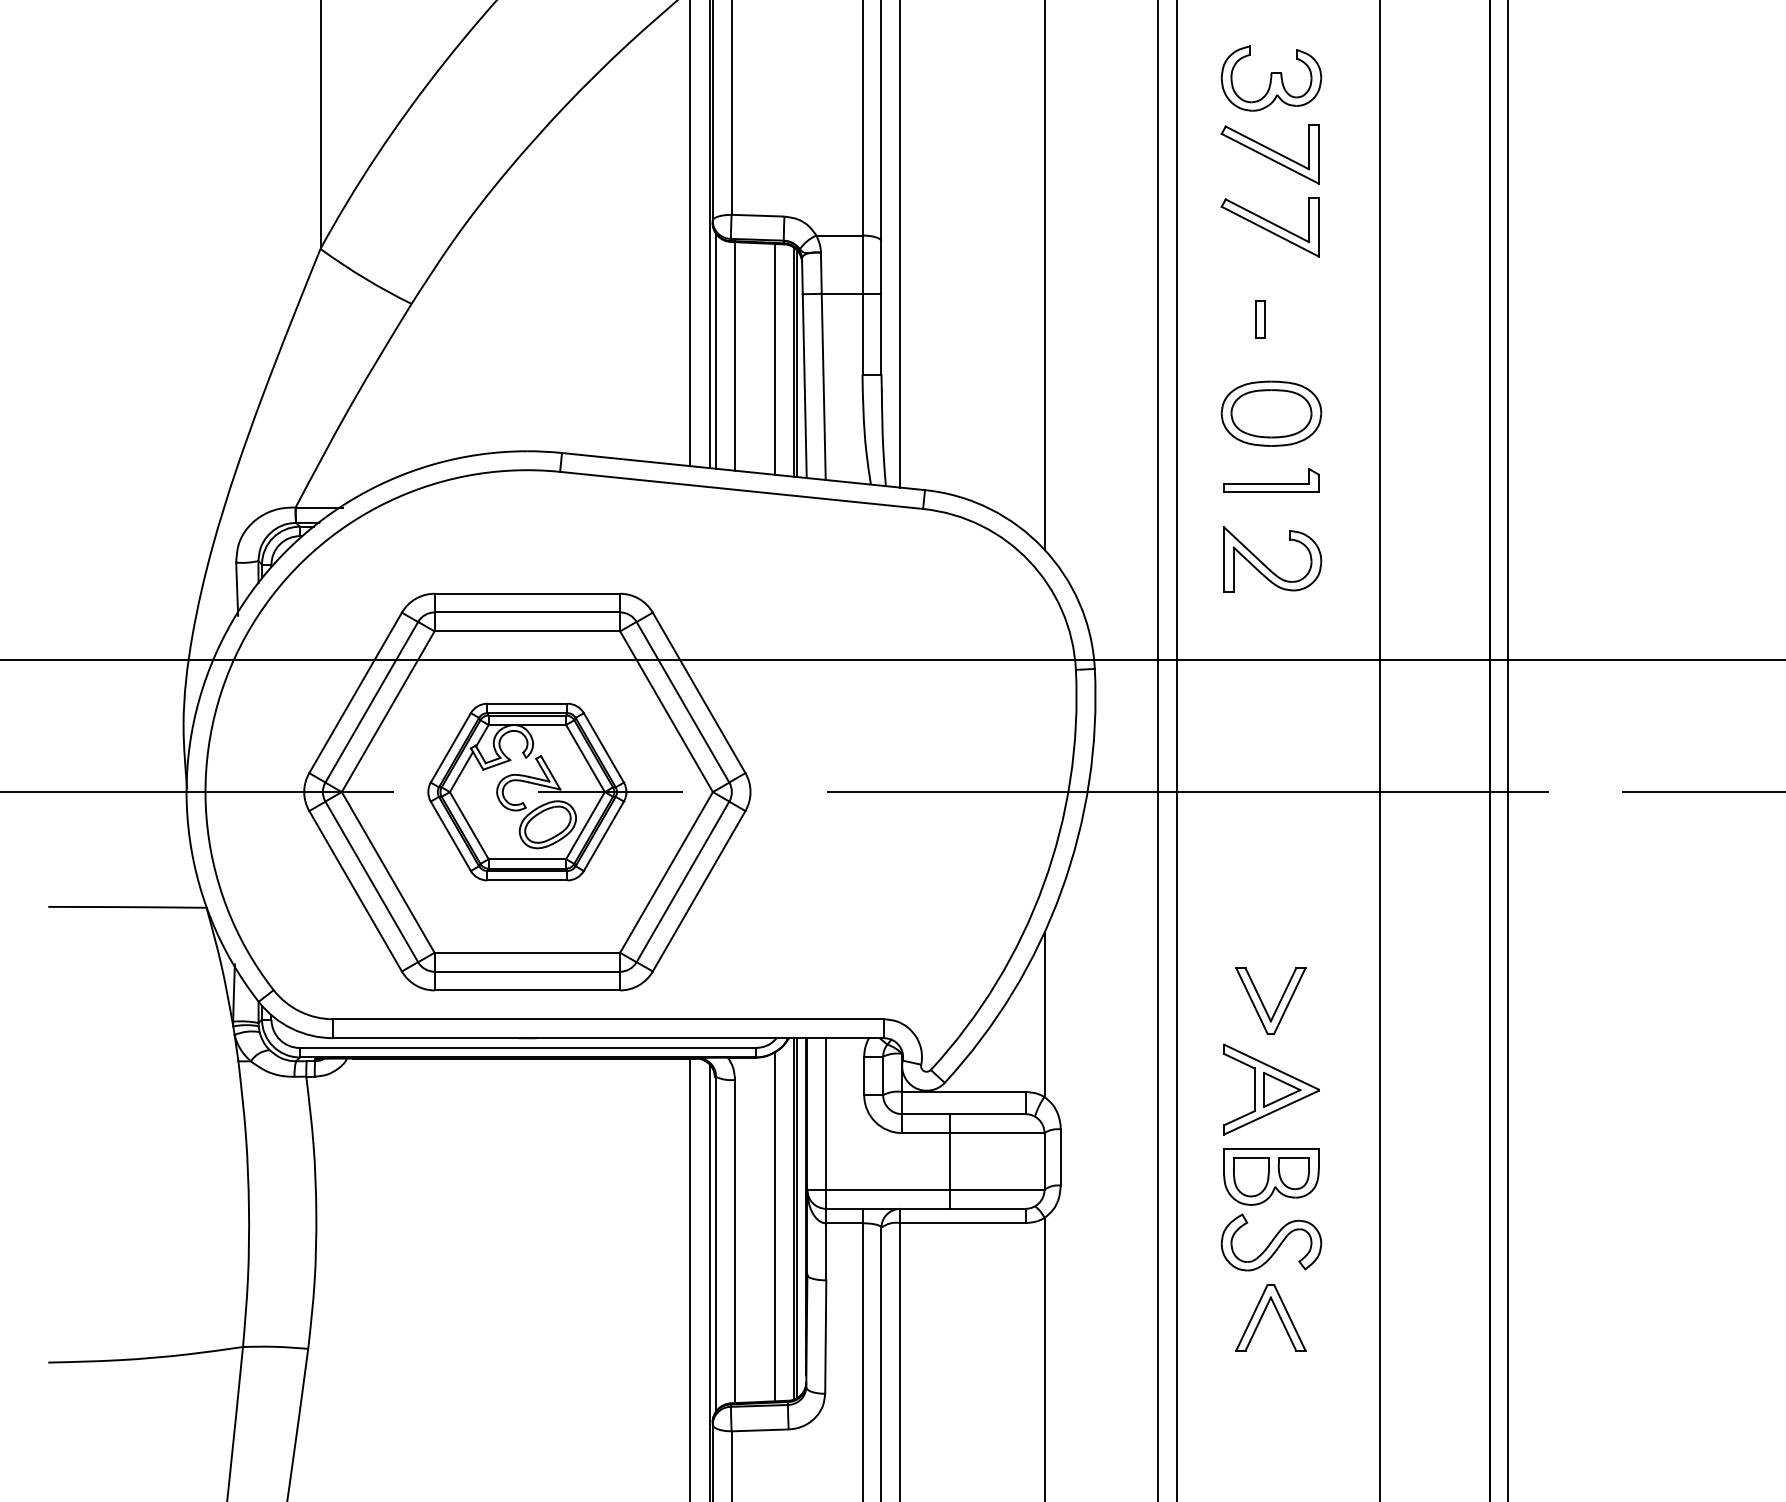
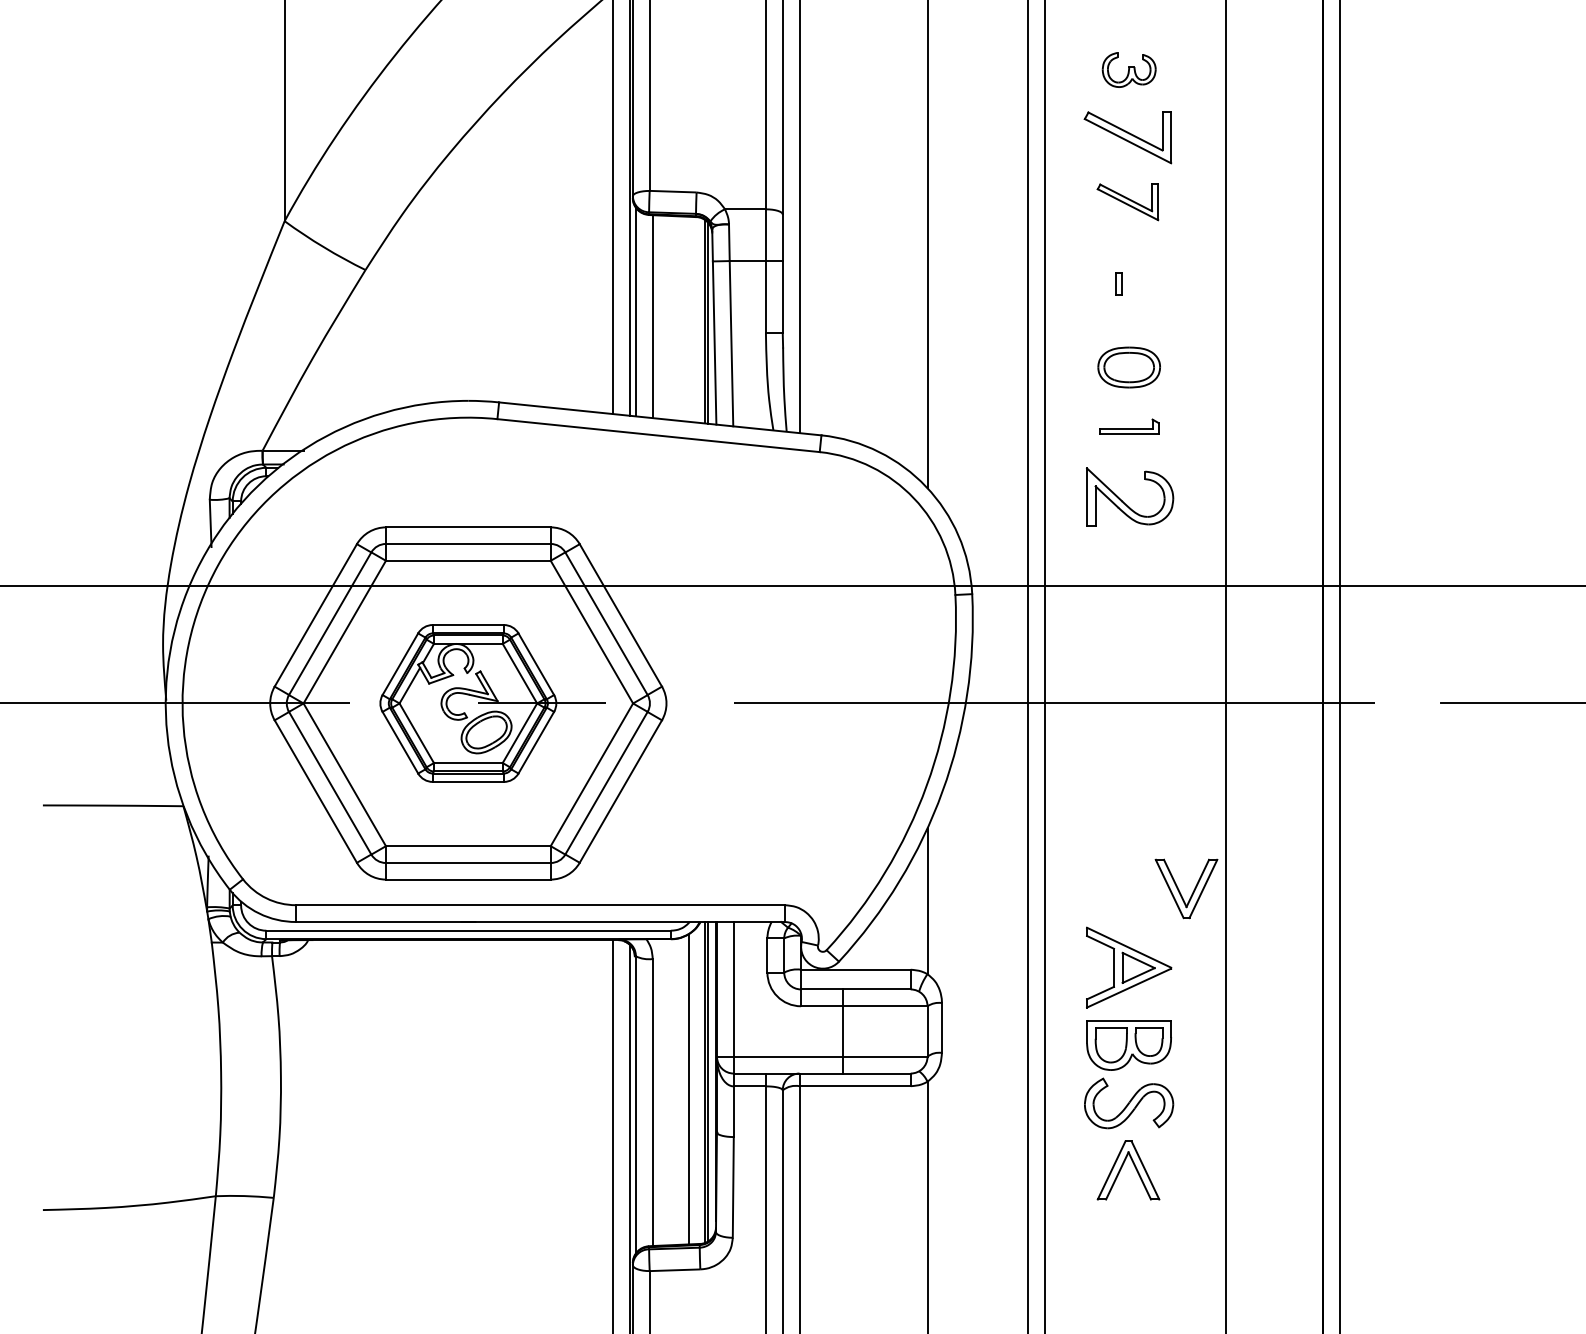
part: (1271, 78) -> (1129, 69), size x0.6
part: (1269, 226) -> (1127, 201), size x0.7
part: (1260, 319) -> (1119, 283), size x0.7
line: (775, 358) -> (688, 318), removed
part: (1271, 413) -> (1129, 367), size x0.7
part: (1271, 480) -> (1129, 426), size x0.7
part: (1264, 1003) -> (1180, 891), moved

